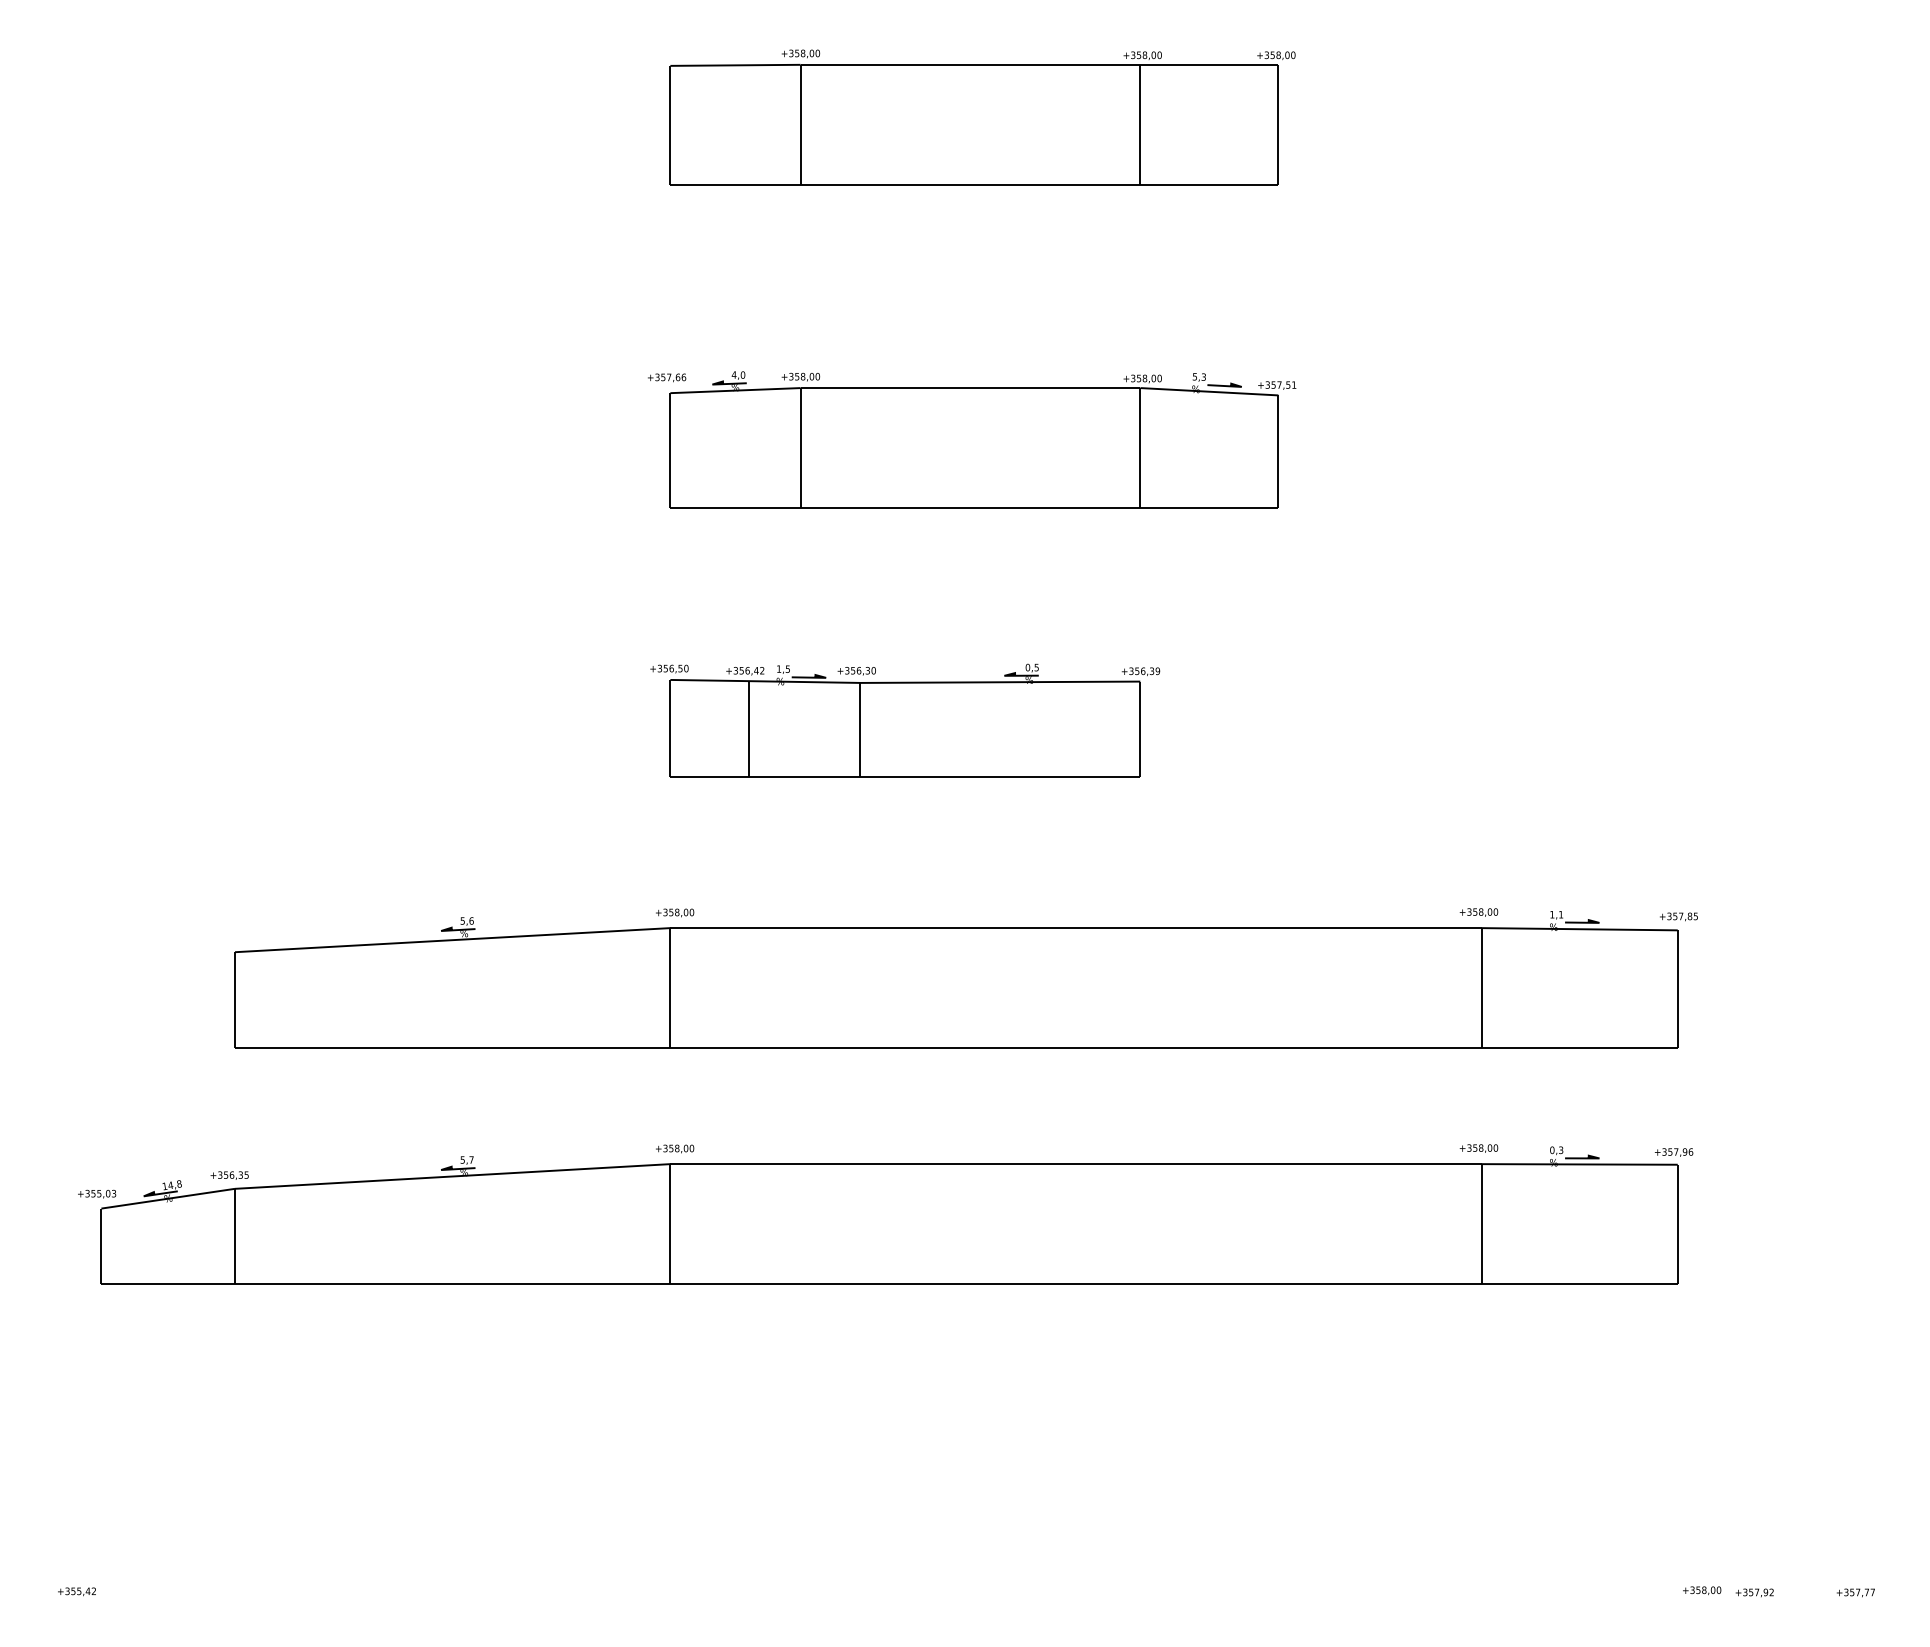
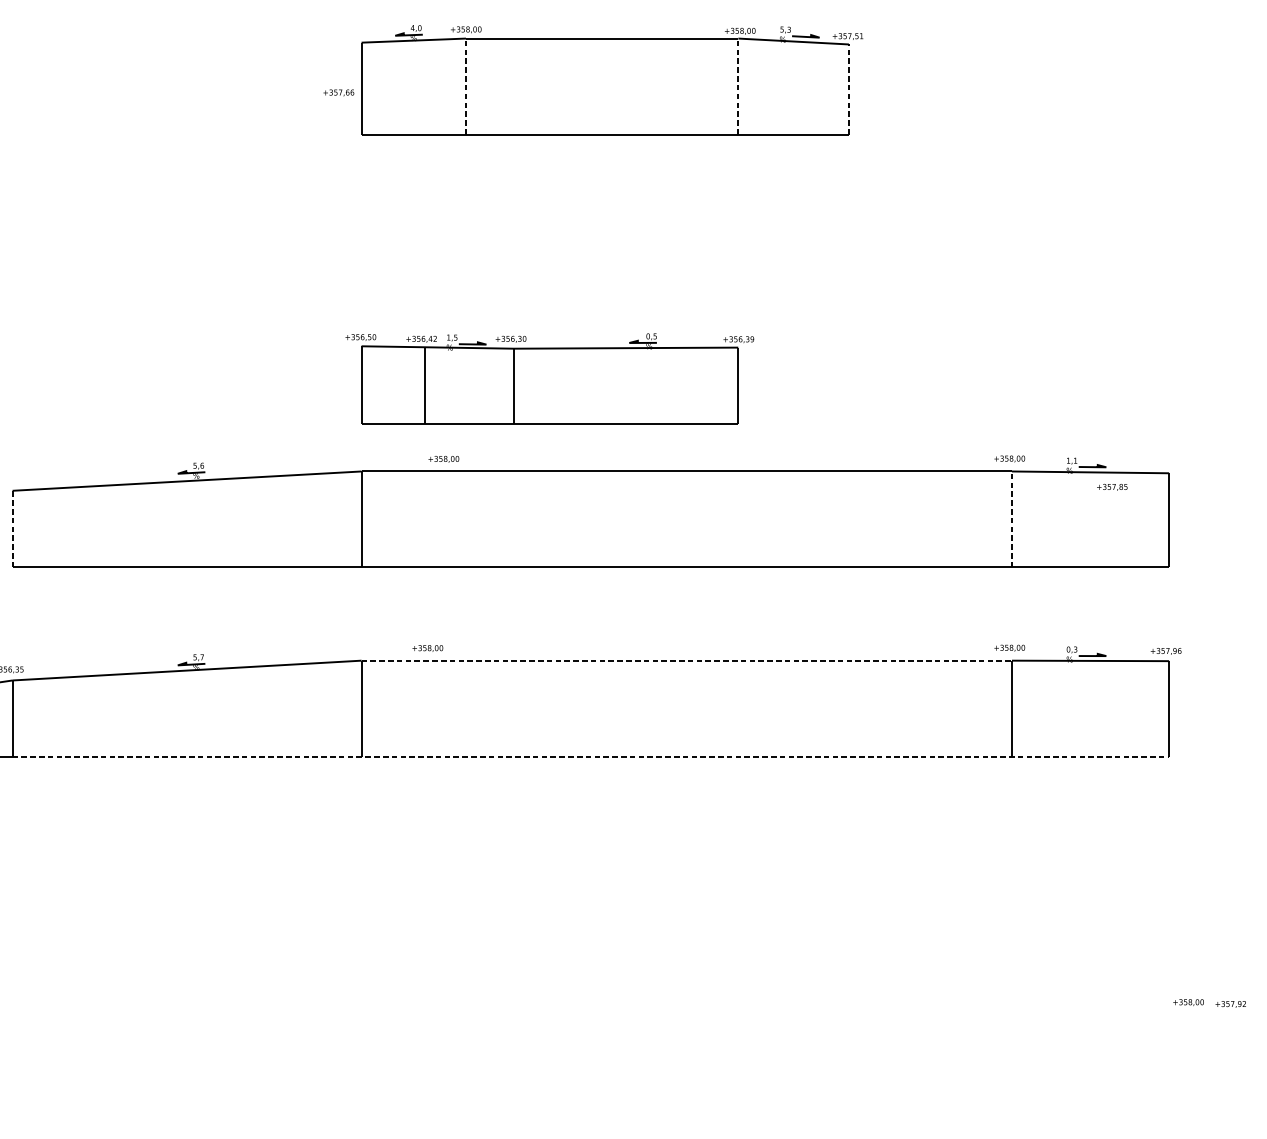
text: (667, 377) -> (339, 92), moved
line: (800, 447) -> (465, 86), solid -> dashed
line: (1140, 447) -> (738, 86), solid -> dashed
line: (1278, 451) -> (849, 89), solid -> dashed
part: (905, 720) -> (550, 378), moved
text: (675, 912) -> (444, 458), moved
text: (1678, 916) -> (1111, 487), moved
line: (1481, 987) -> (1011, 519), solid -> dashed
line: (235, 1000) -> (12, 529), solid -> dashed
text: (675, 1148) -> (428, 648), moved
line: (1076, 1164) -> (687, 660), solid -> dashed
line: (956, 1283) -> (590, 756), solid -> dashed

